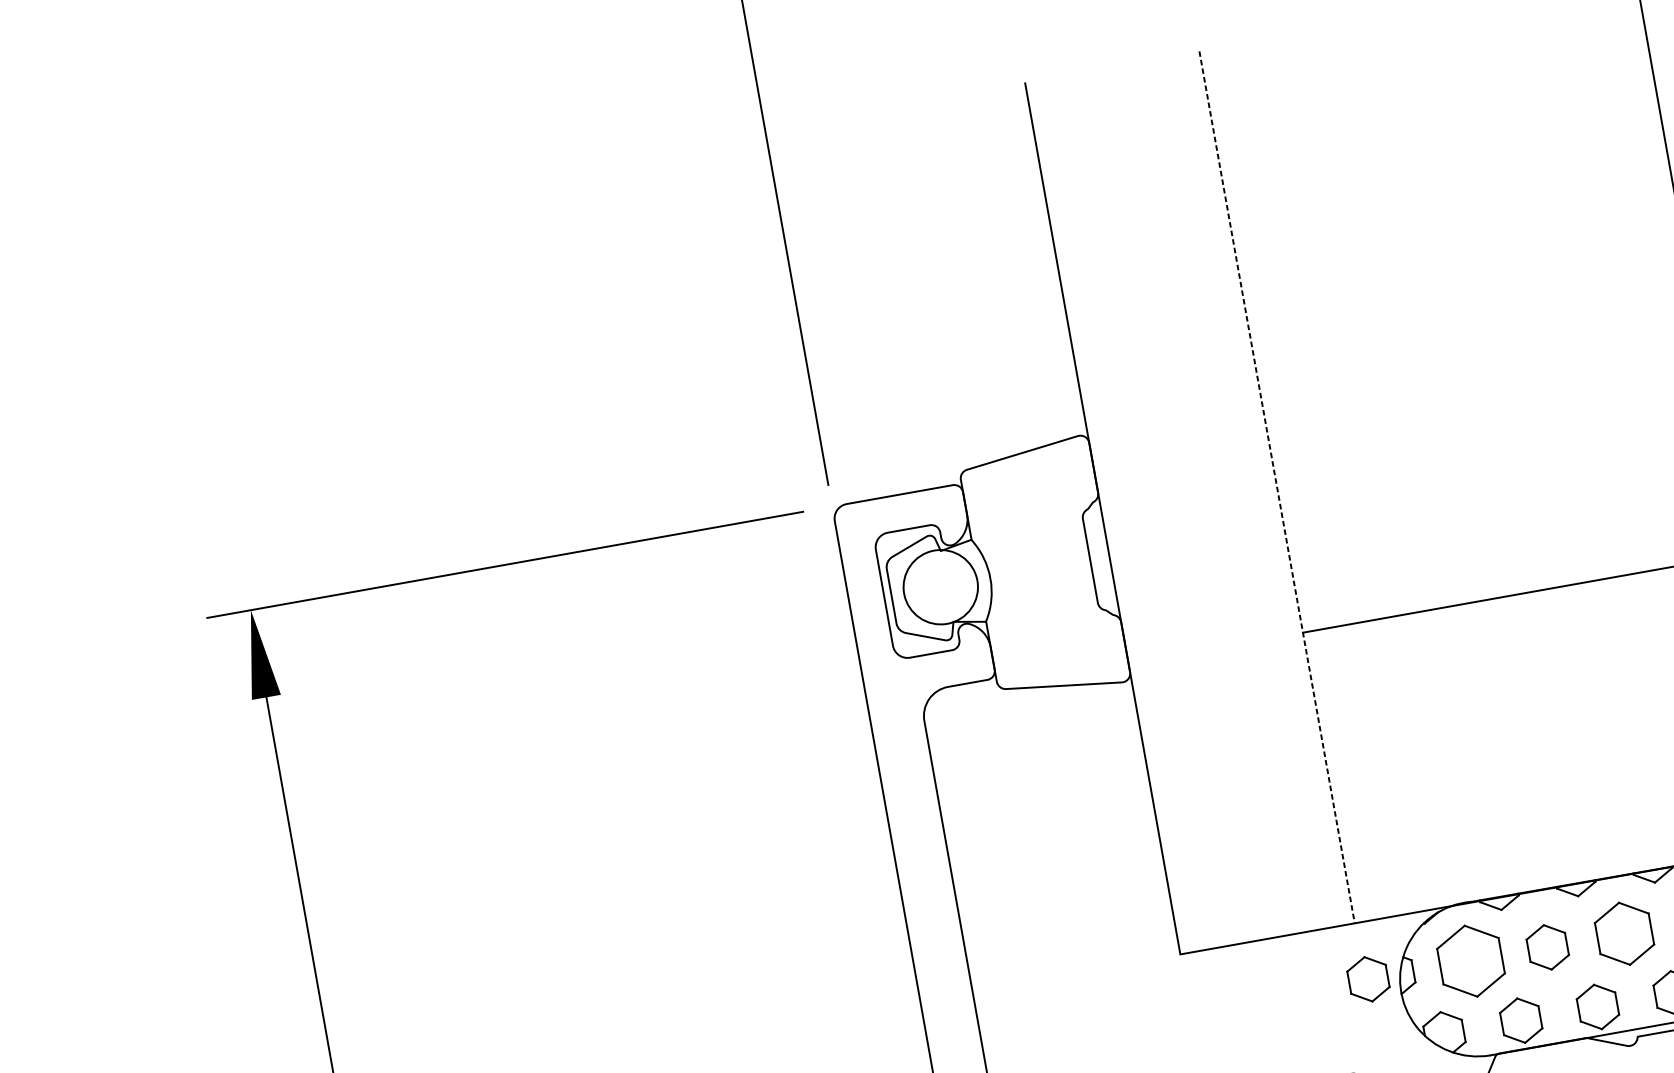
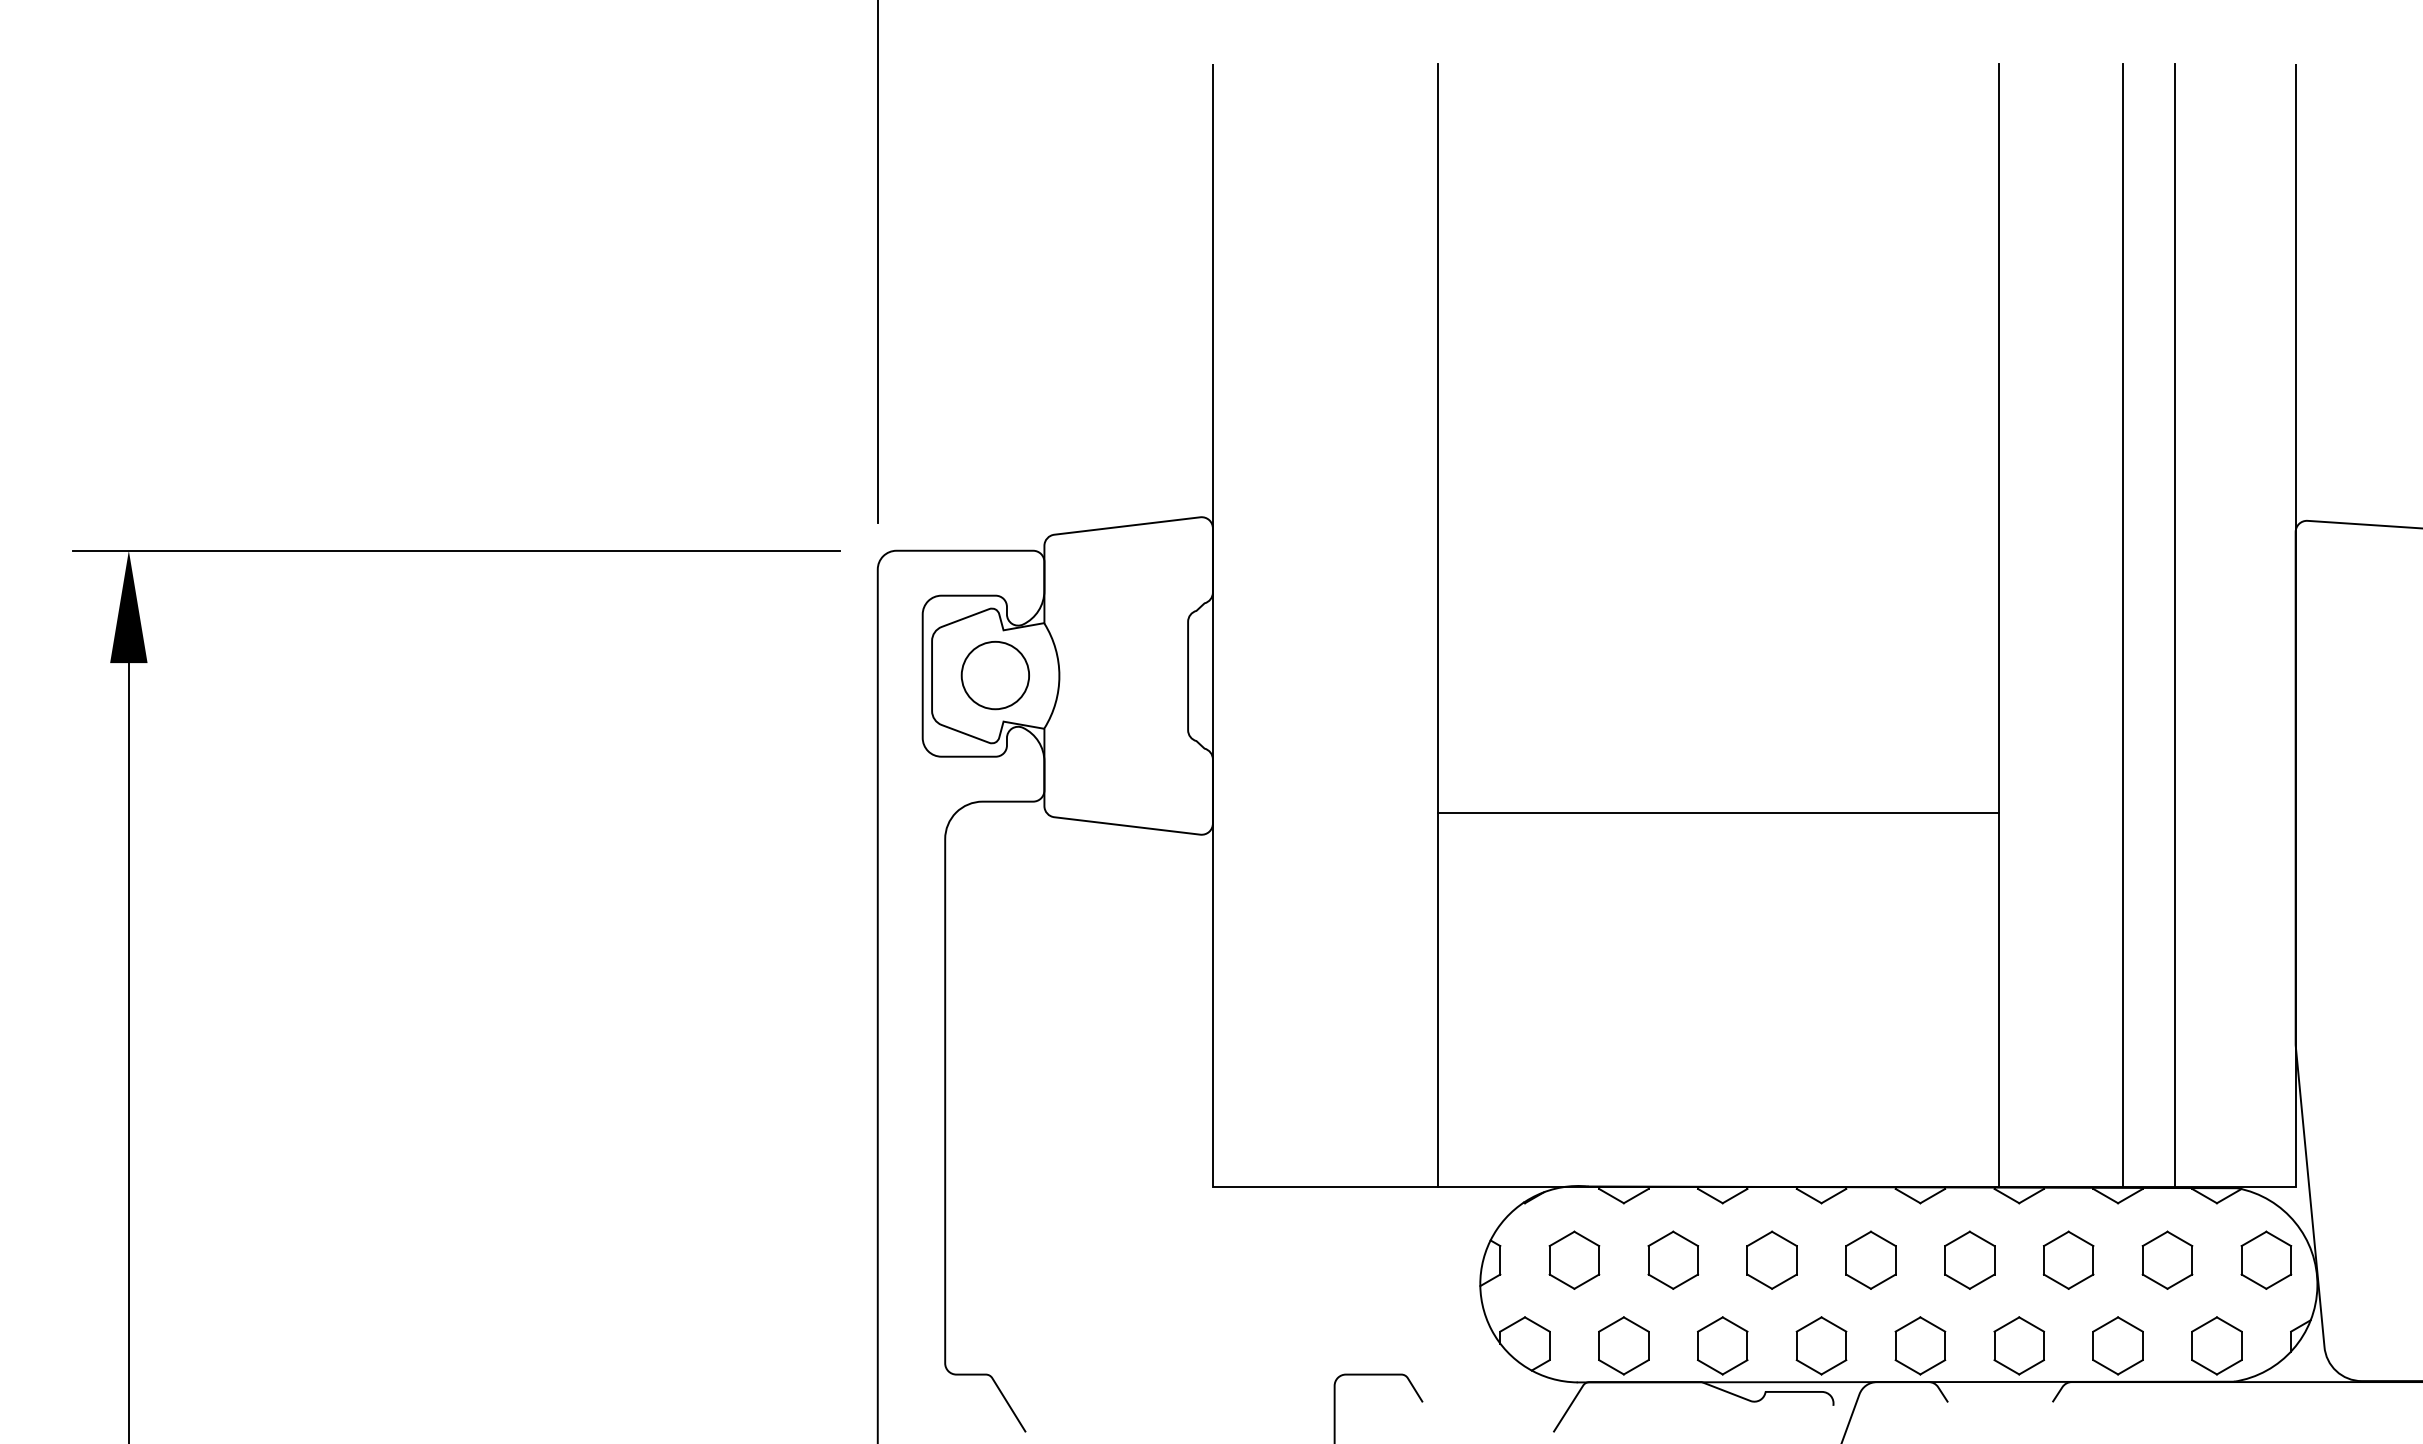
line: (1276, 487) -> (1437, 625), dashed -> solid
circle: (940, 587) -> (995, 675), size x0.71
part: (1623, 933) -> (1771, 1259), size x0.71
part: (1470, 960) -> (1574, 1259), size x0.62
part: (1368, 978) -> (1442, 1259), removed

